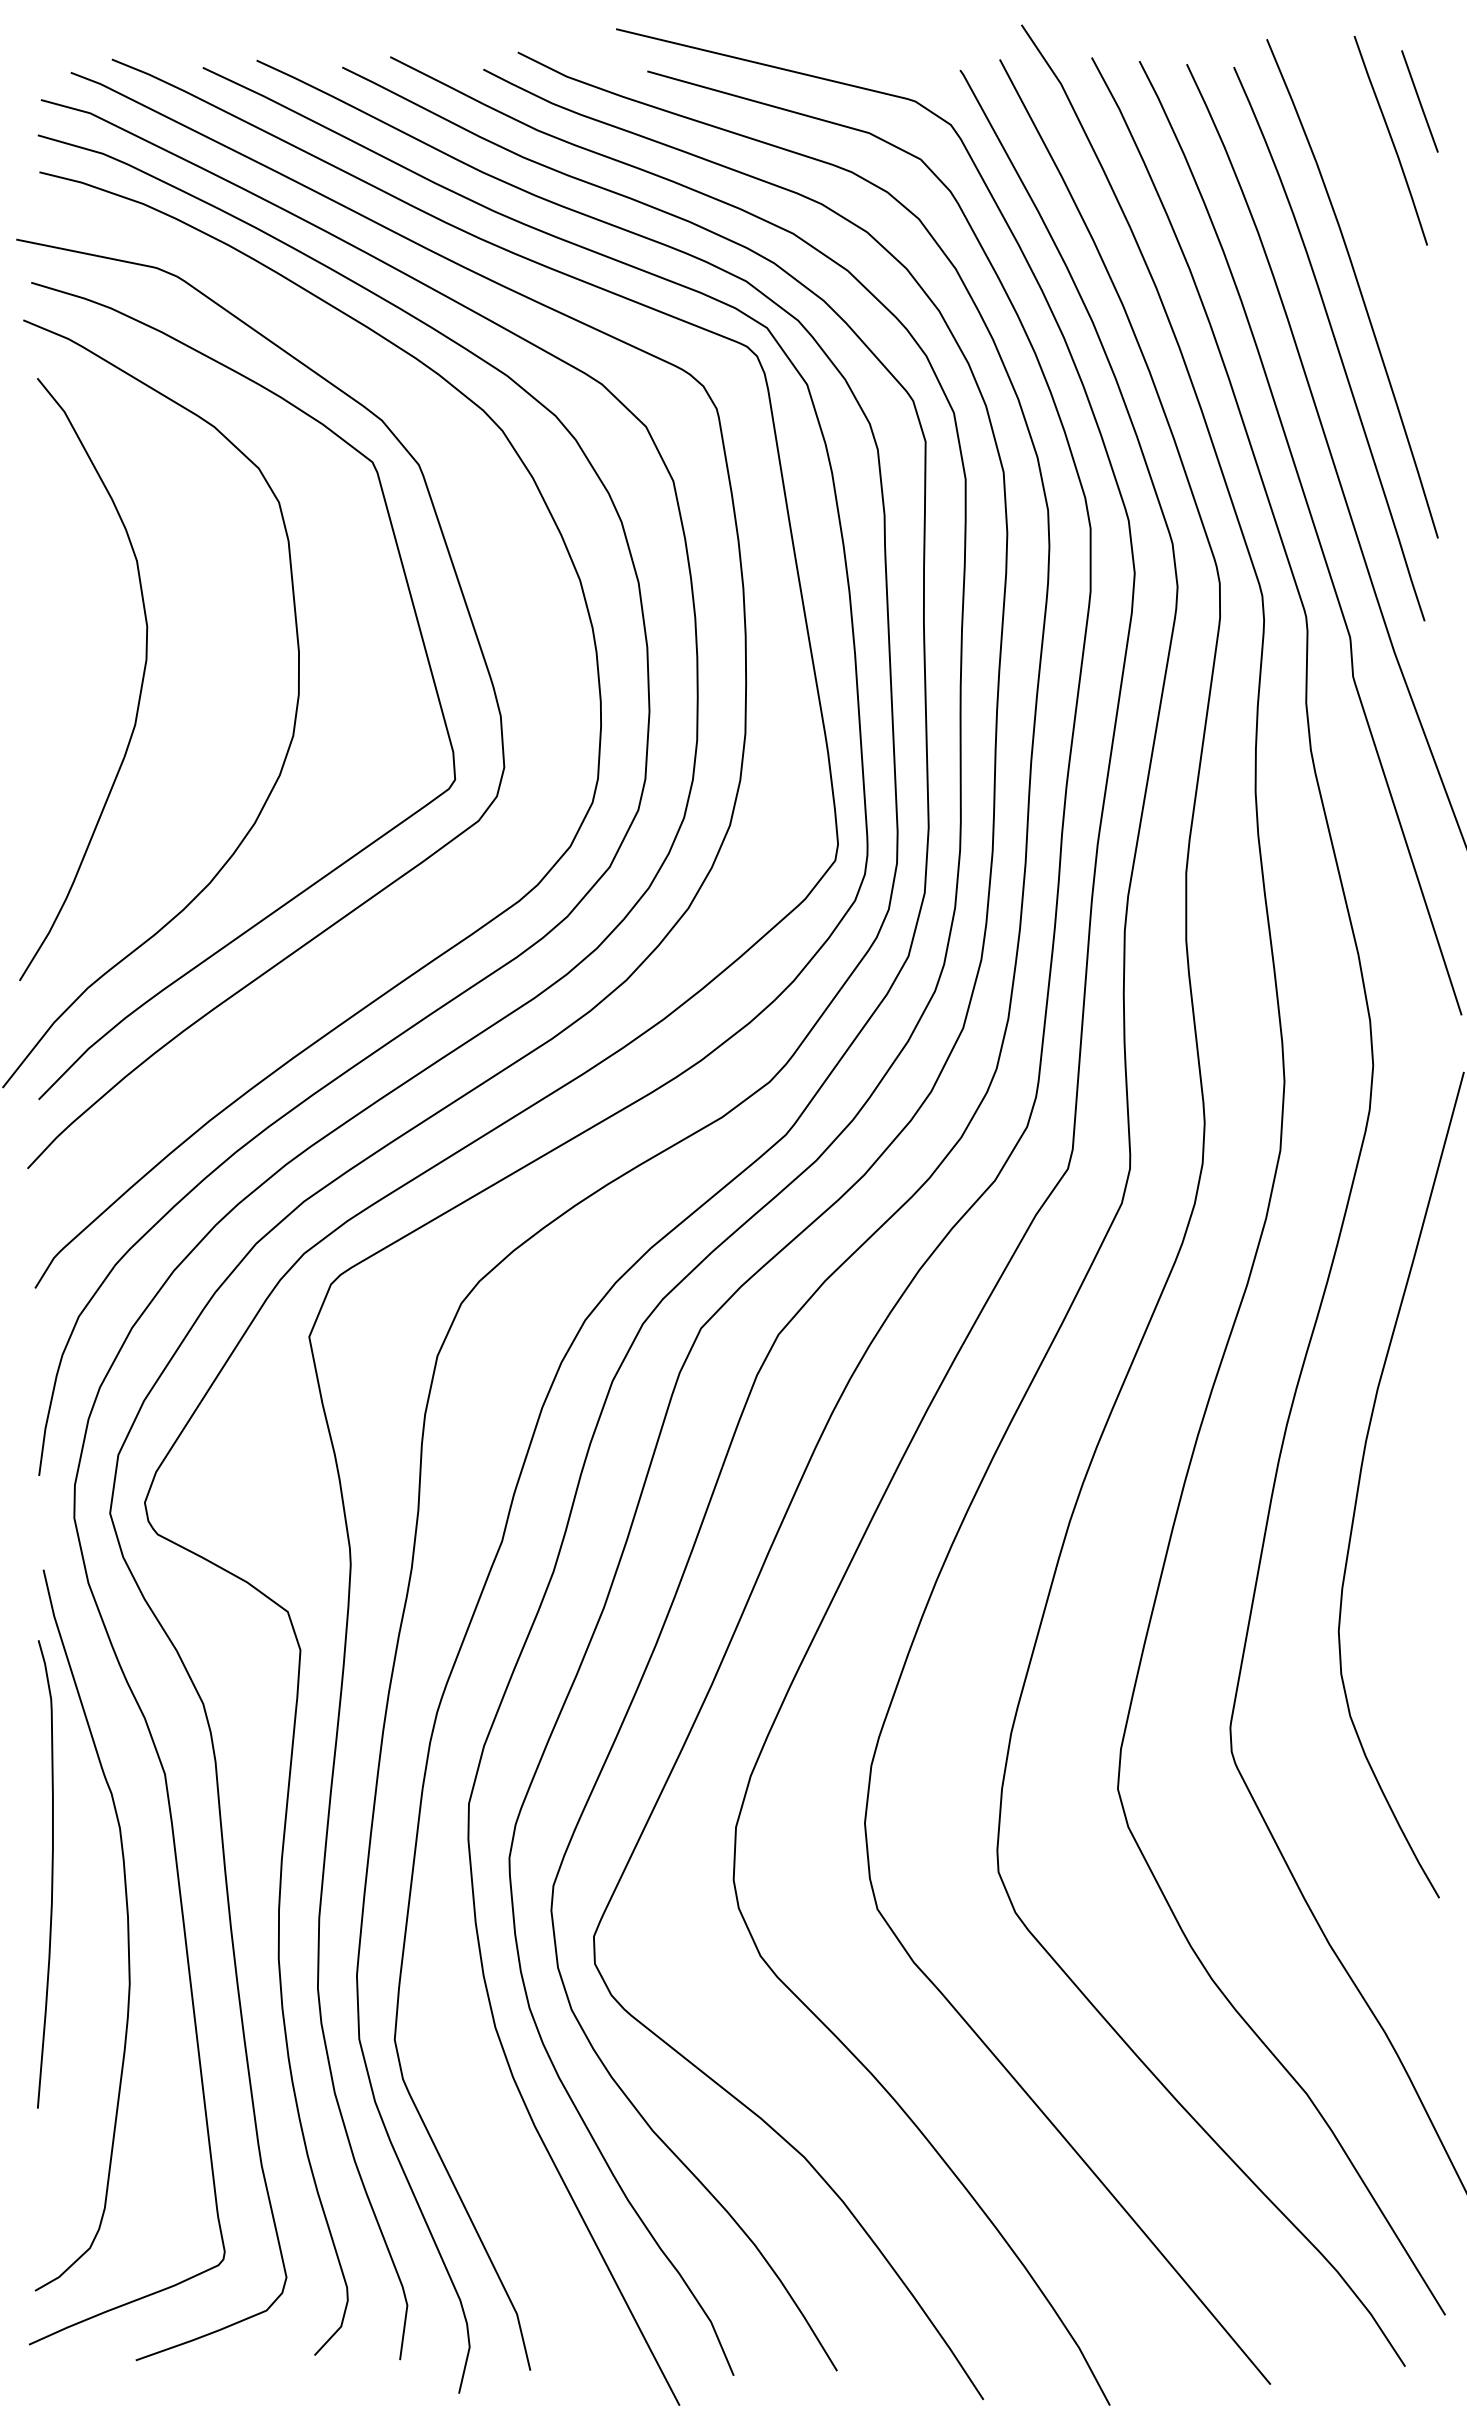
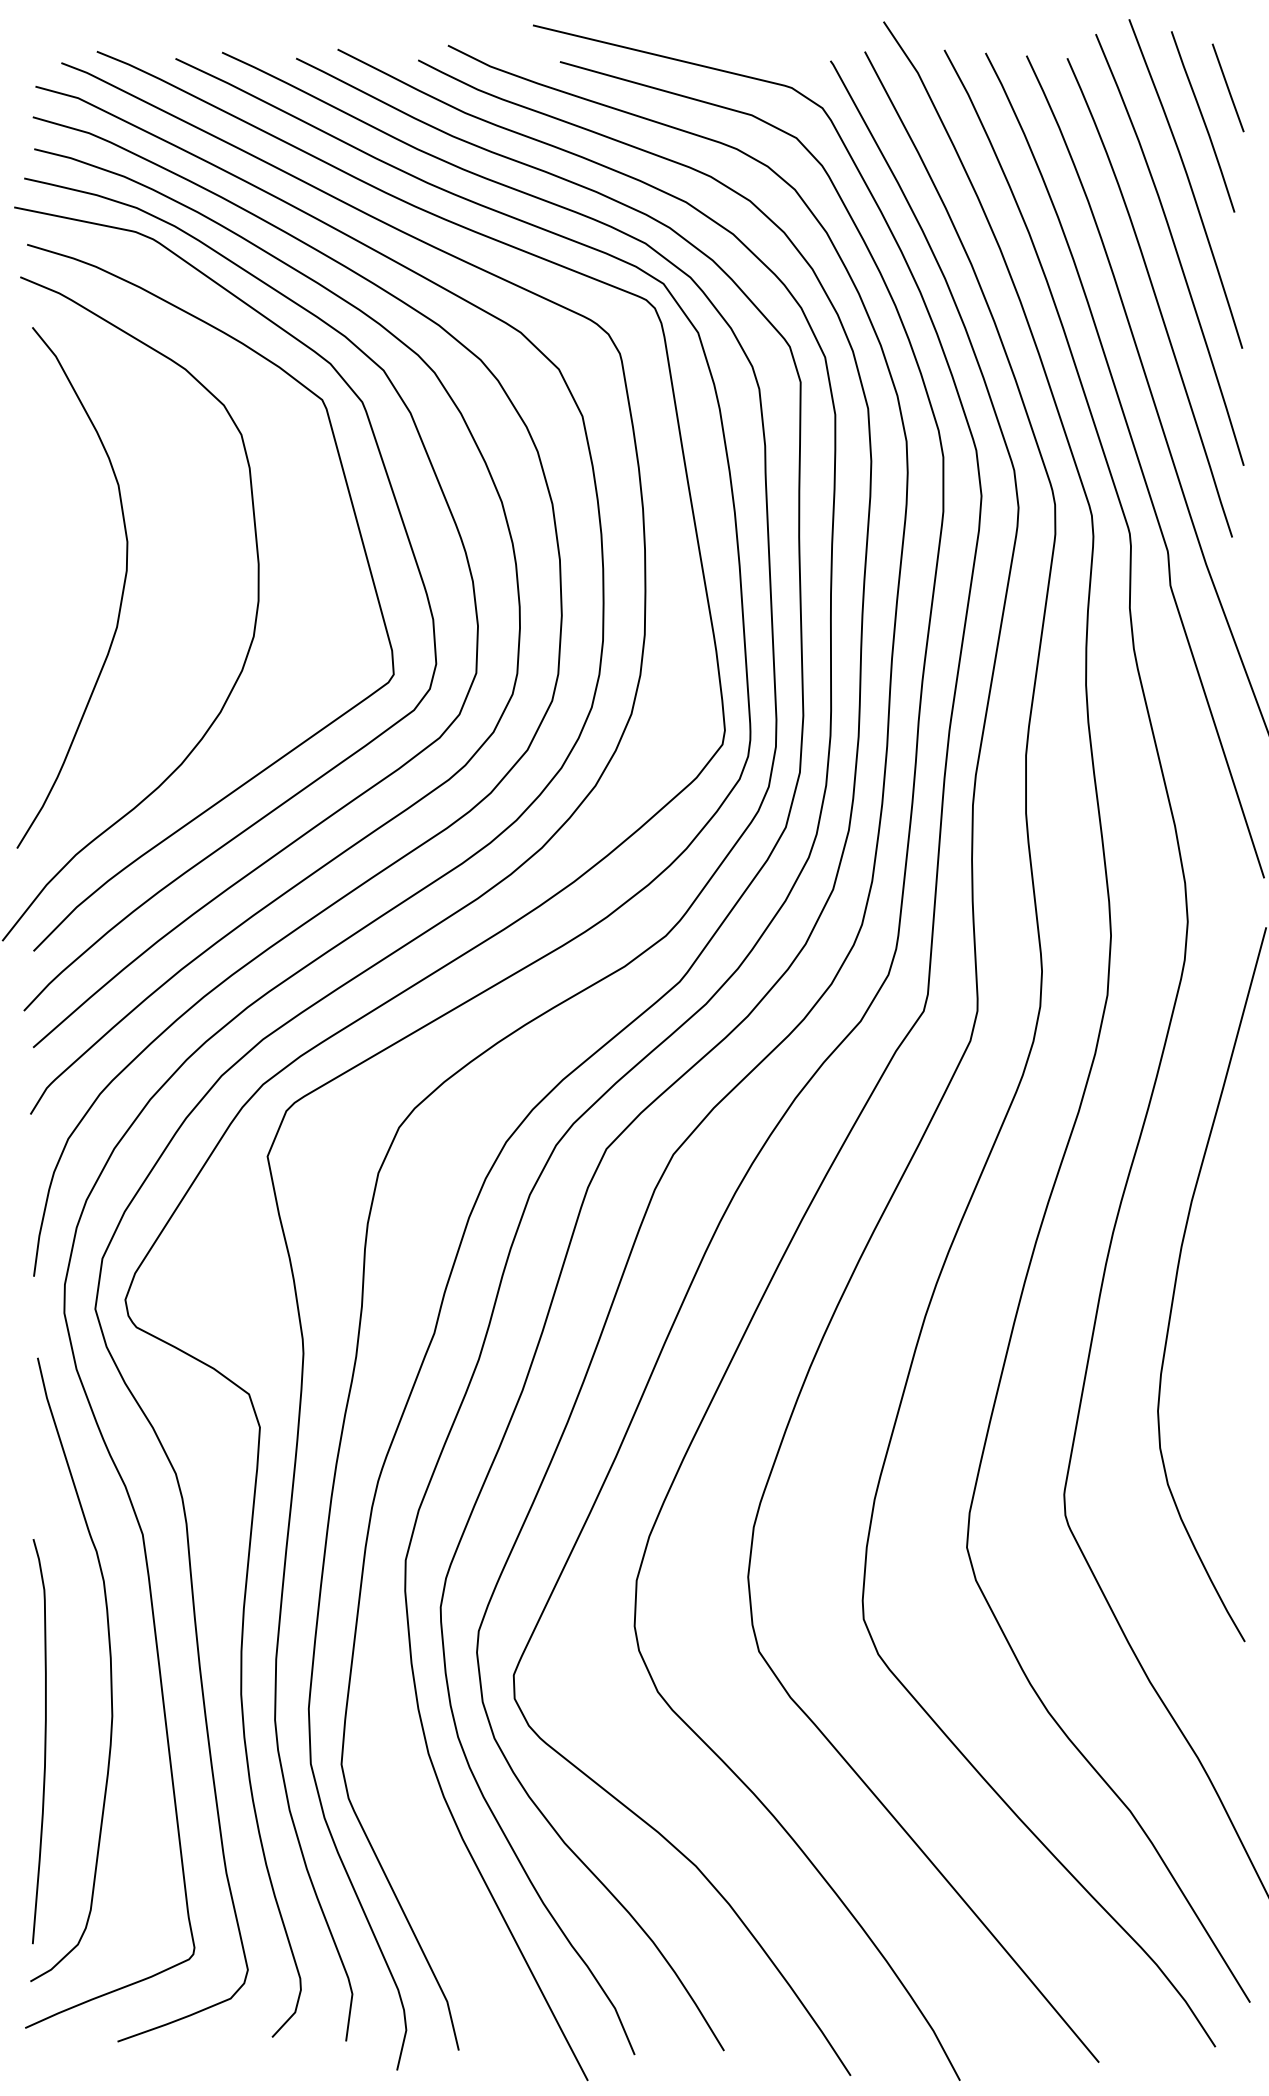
curve: (1374, 212) -> (1188, 183), added
curve: (434, 905) -> (375, 783), added
curve: (51, 1874) -> (44, 1741), moved

